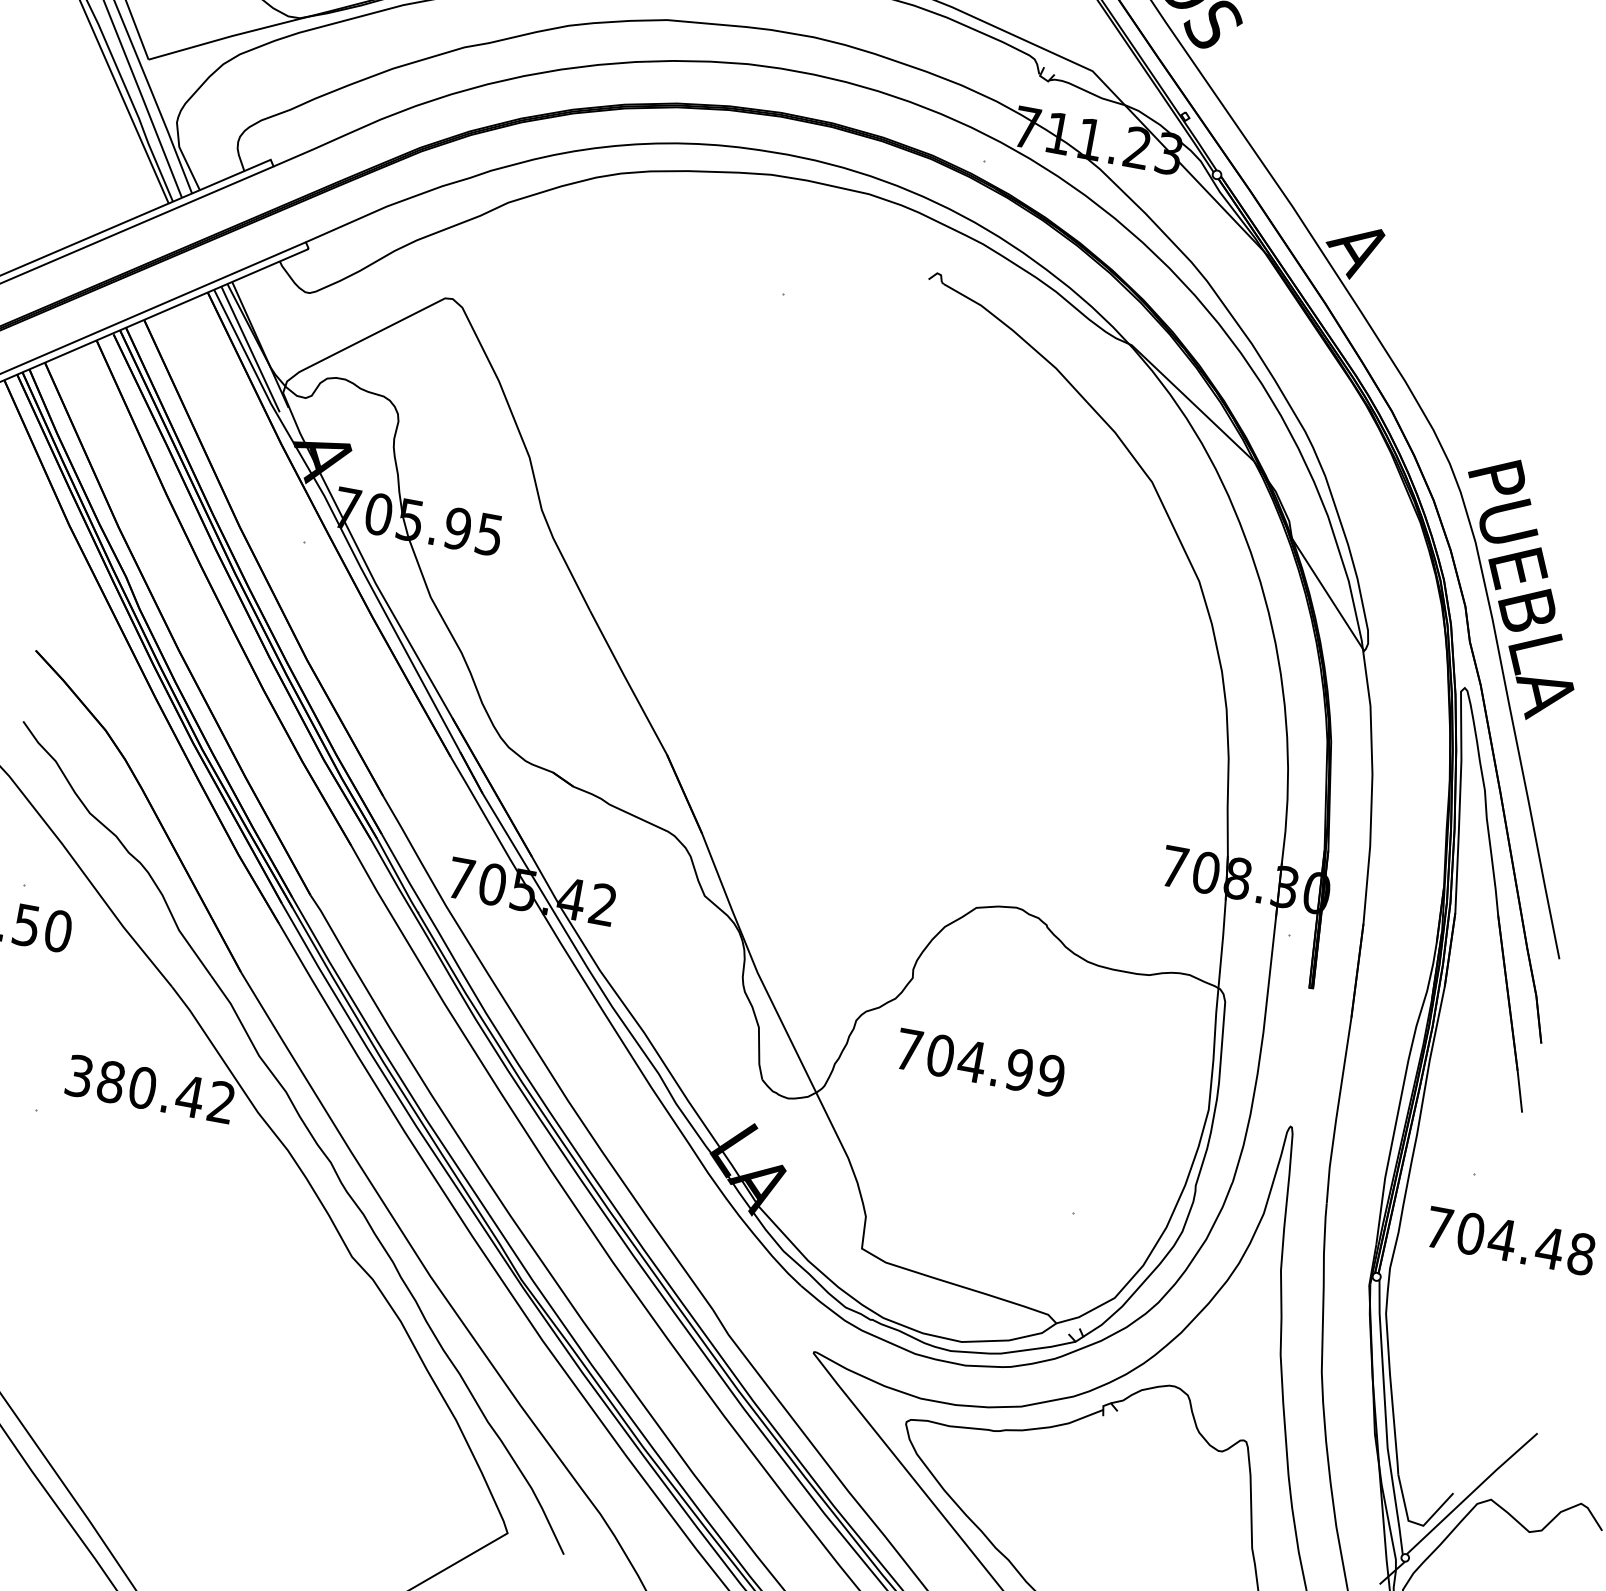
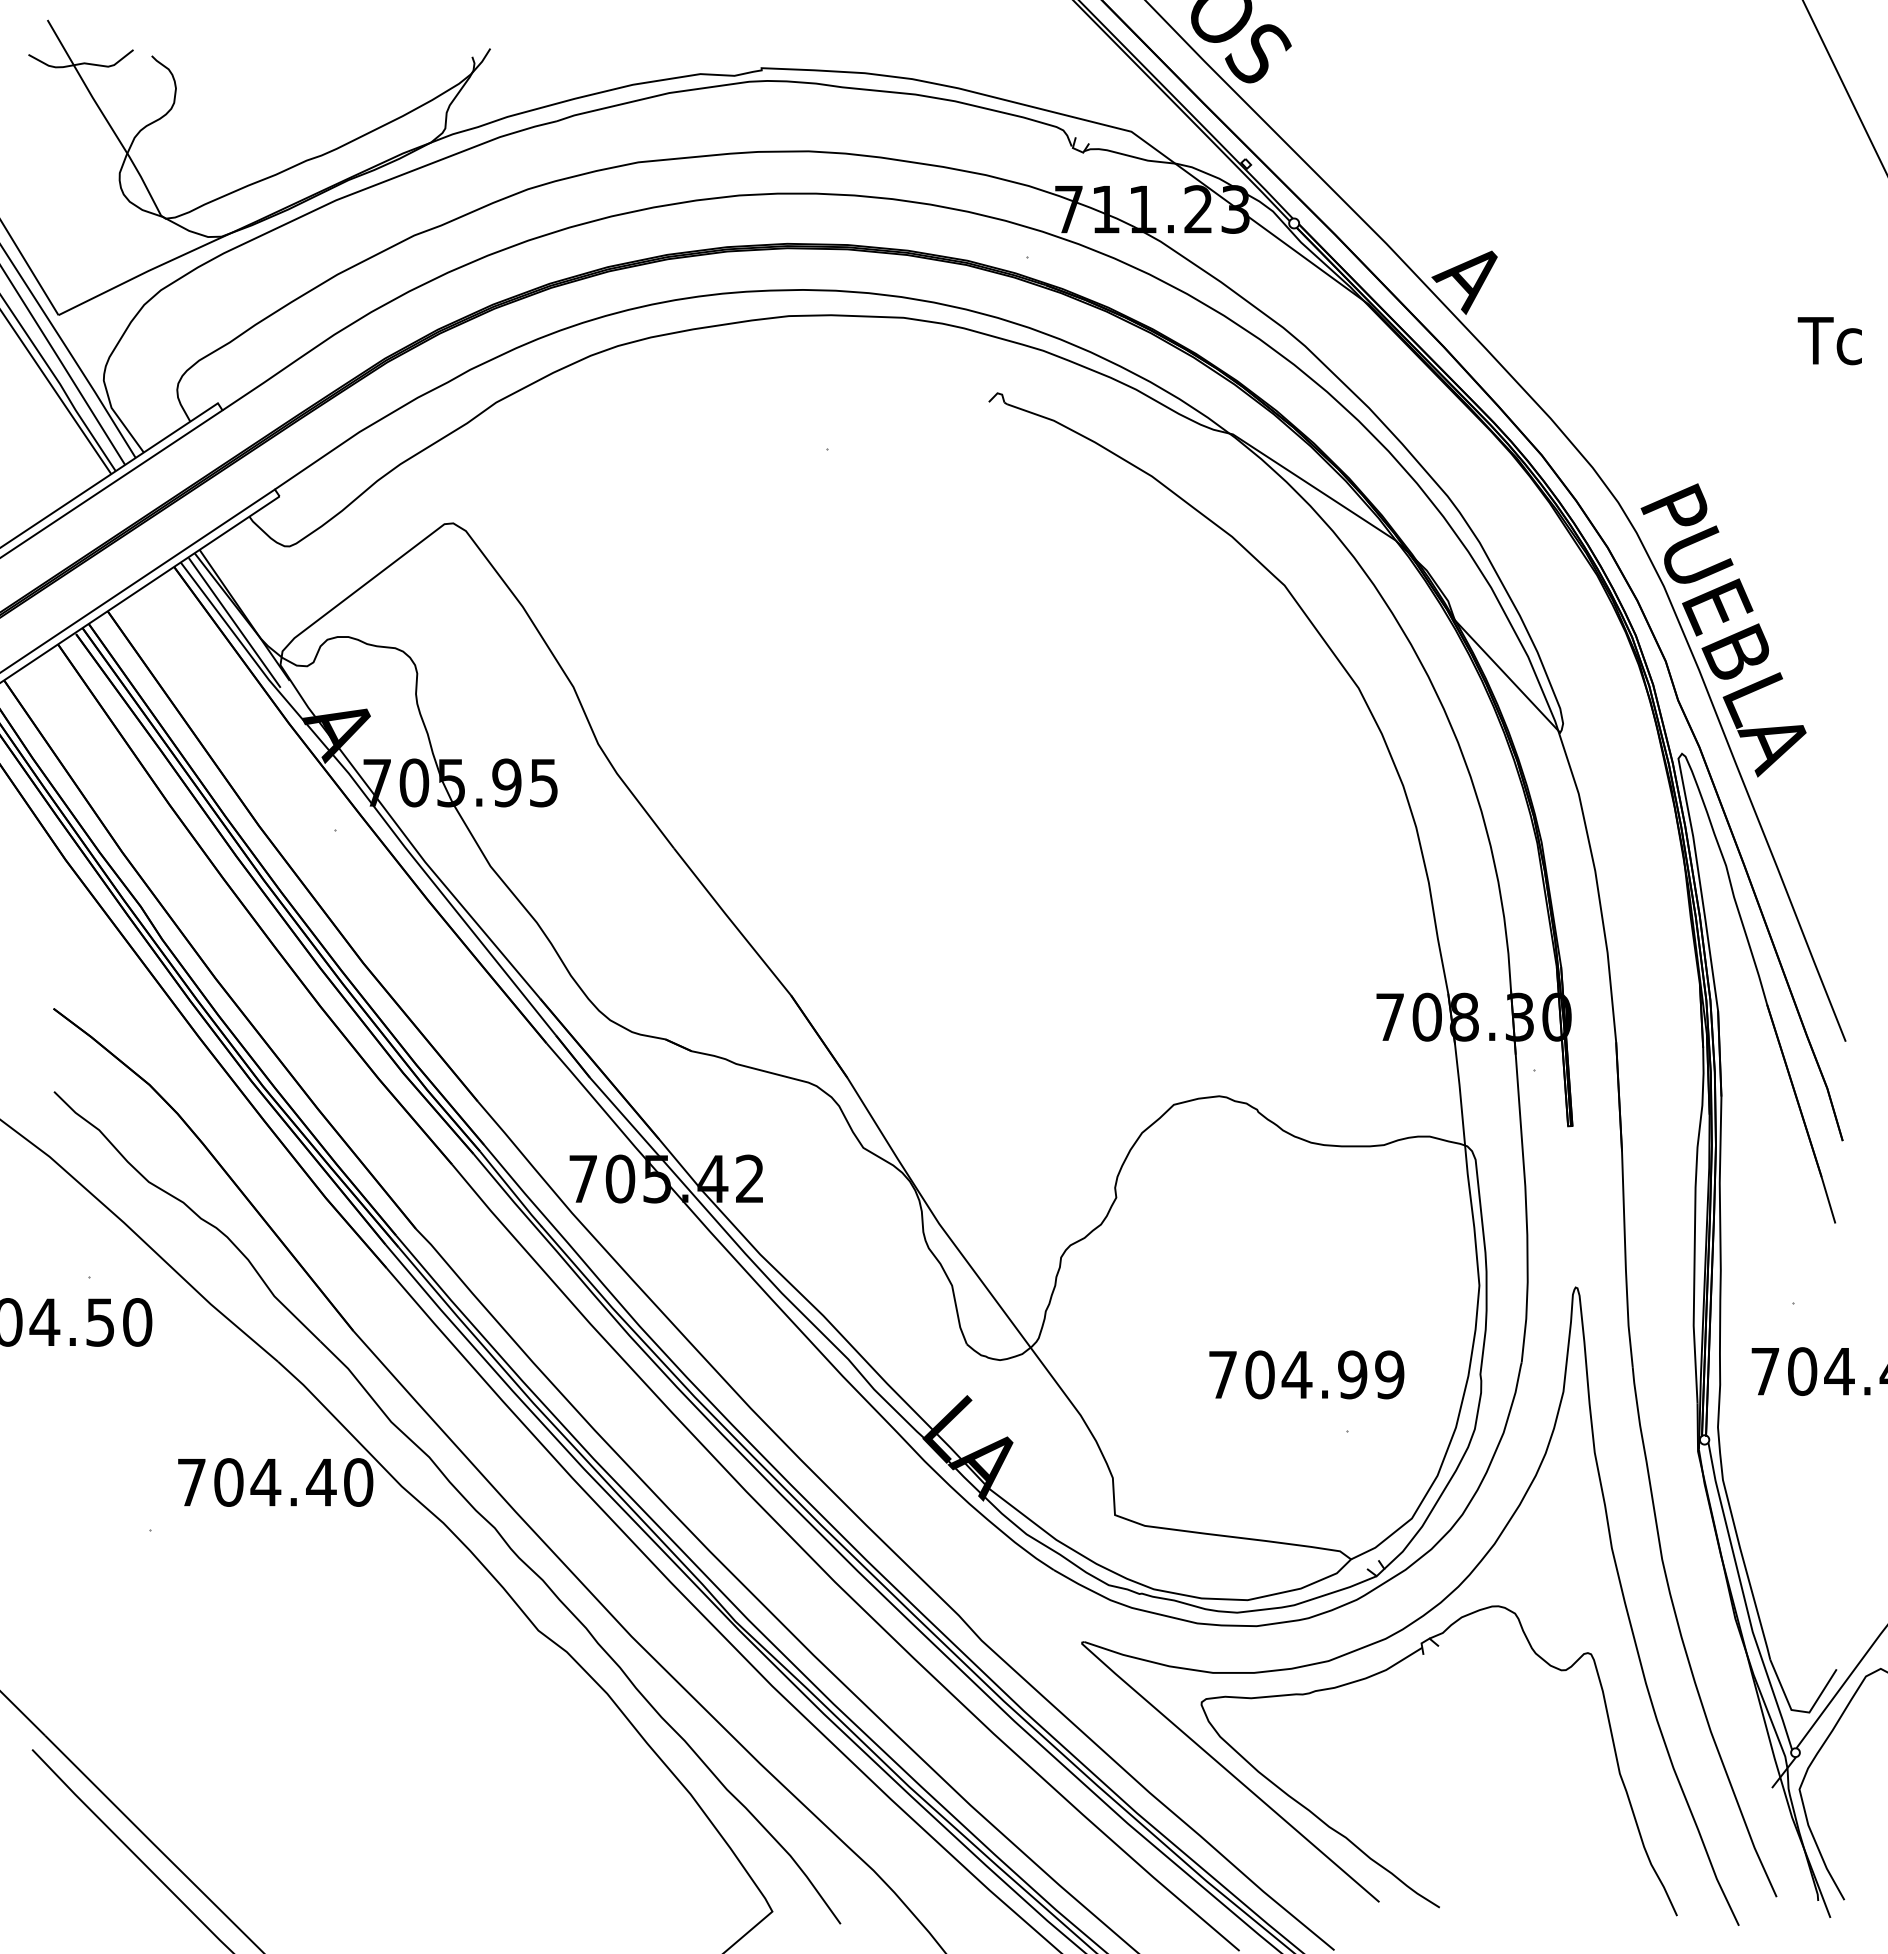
text: (980, 1062) -> (1306, 1374), moved
text: (150, 1089) -> (275, 1482), 380.42 -> 704.40

